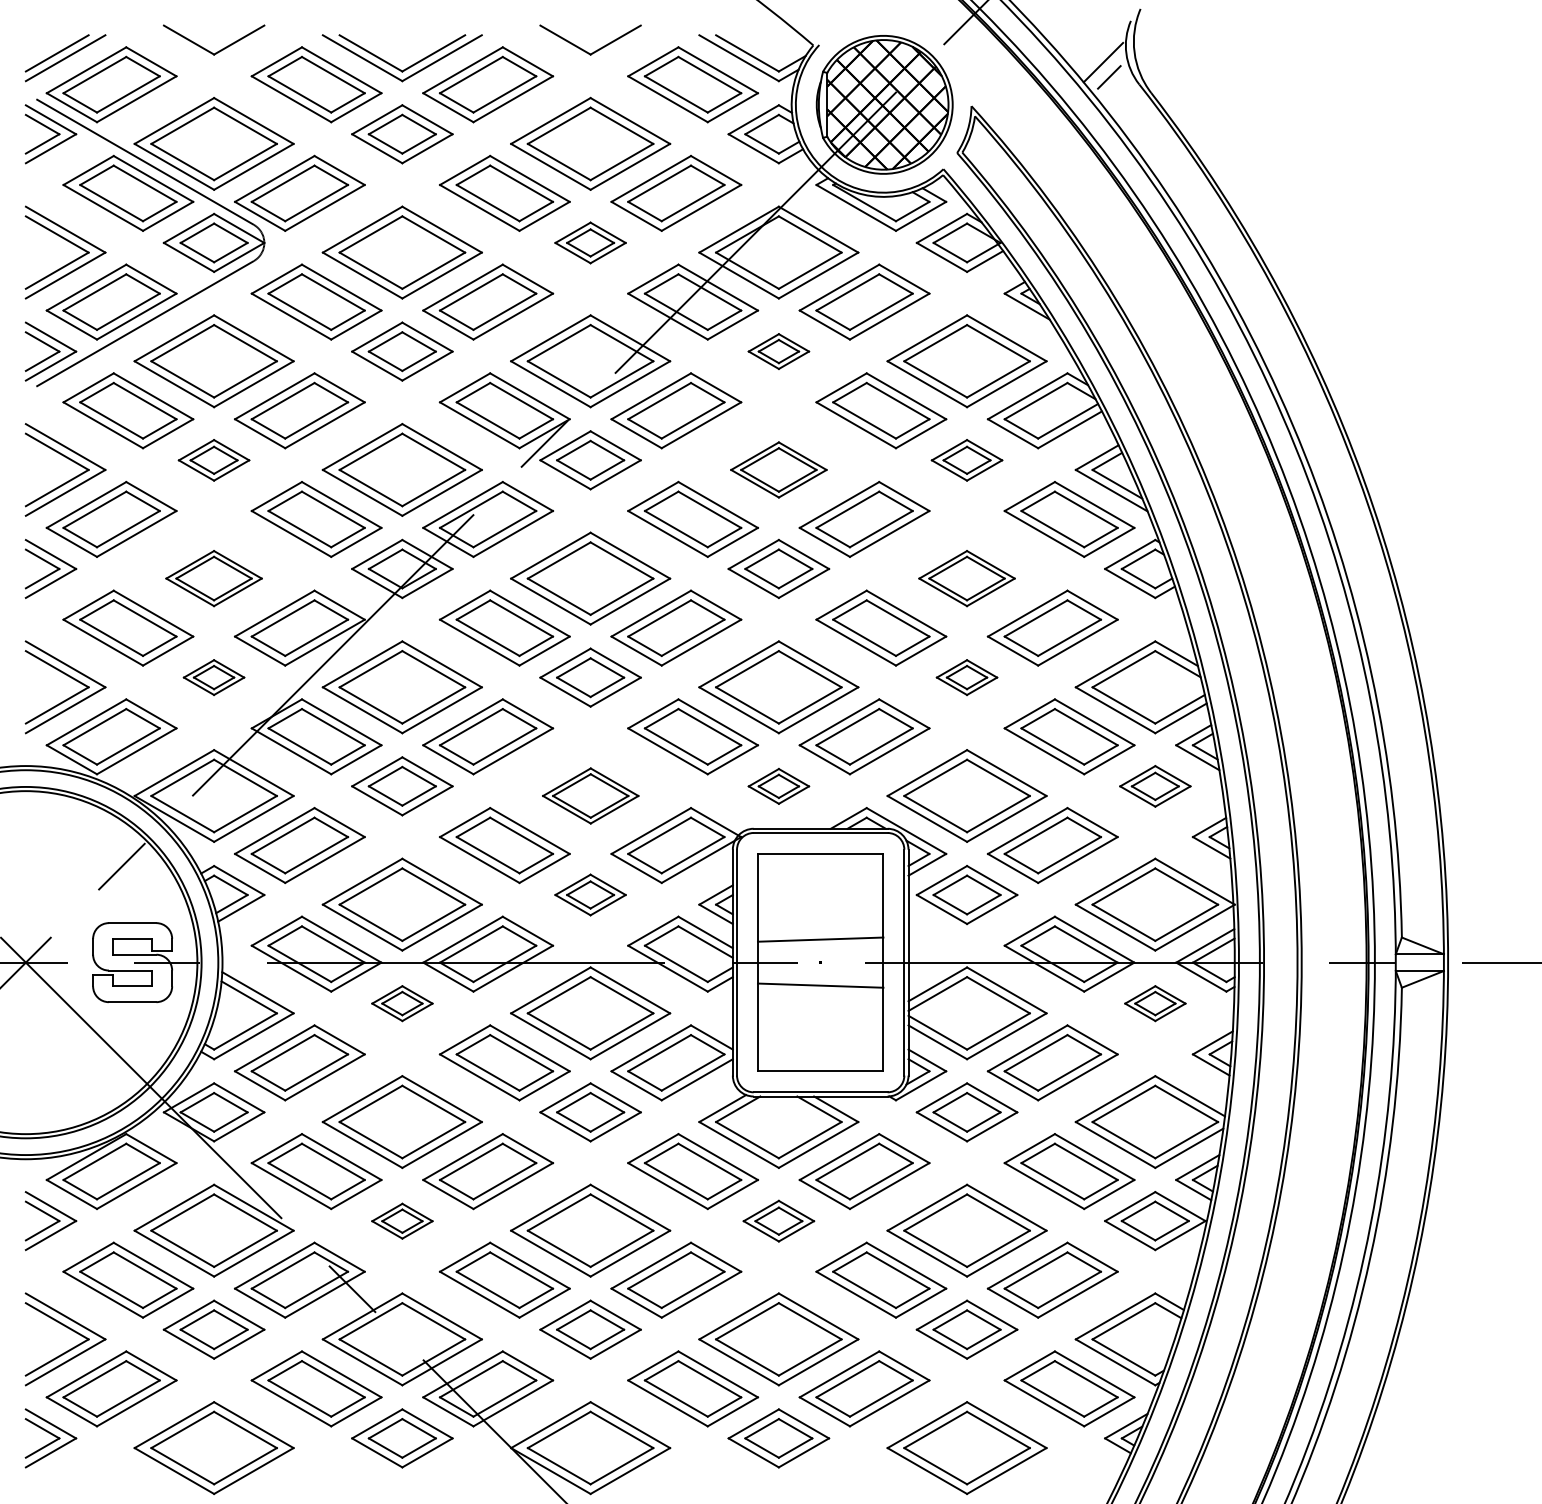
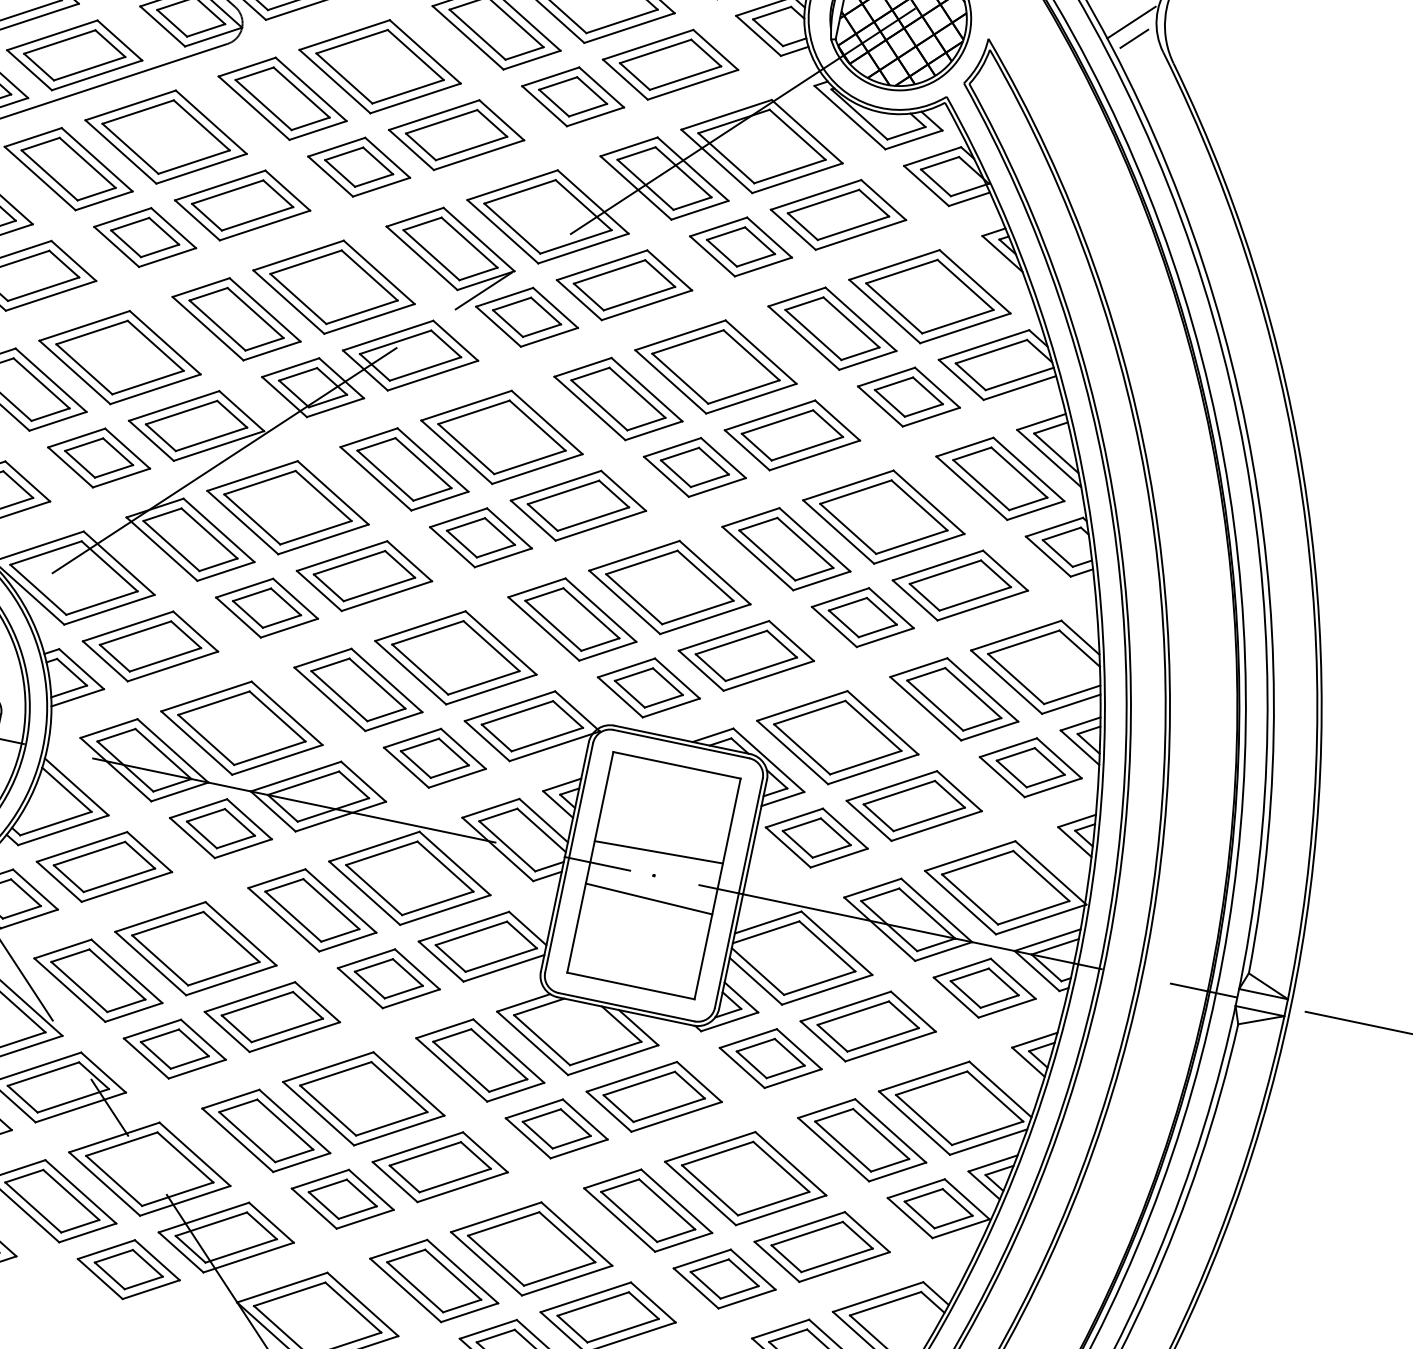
part: (590, 242) -> (573, 96), size x1.43
part: (778, 351) -> (740, 246), size x1.67
part: (213, 460) -> (144, 237), size x1.43
part: (966, 460) -> (908, 397), size x1.43
part: (778, 469) -> (715, 366), size x1.67
part: (213, 578) -> (119, 357), size x1.67
part: (966, 578) -> (883, 516), size x1.67
part: (213, 677) -> (98, 457), size x1.67
part: (966, 677) -> (862, 617), size x1.67
part: (778, 786) -> (648, 688), size x1.67
part: (1155, 786) -> (1030, 767), size x1.43
part: (590, 795) -> (455, 657), size x1.67
part: (590, 894) -> (434, 757), size x1.43
part: (402, 1003) -> (221, 828), size x1.67
part: (1155, 1003) -> (984, 988), size x1.67
part: (402, 1221) -> (174, 1049), size x1.67
part: (778, 1221) -> (556, 1129), size x1.43

